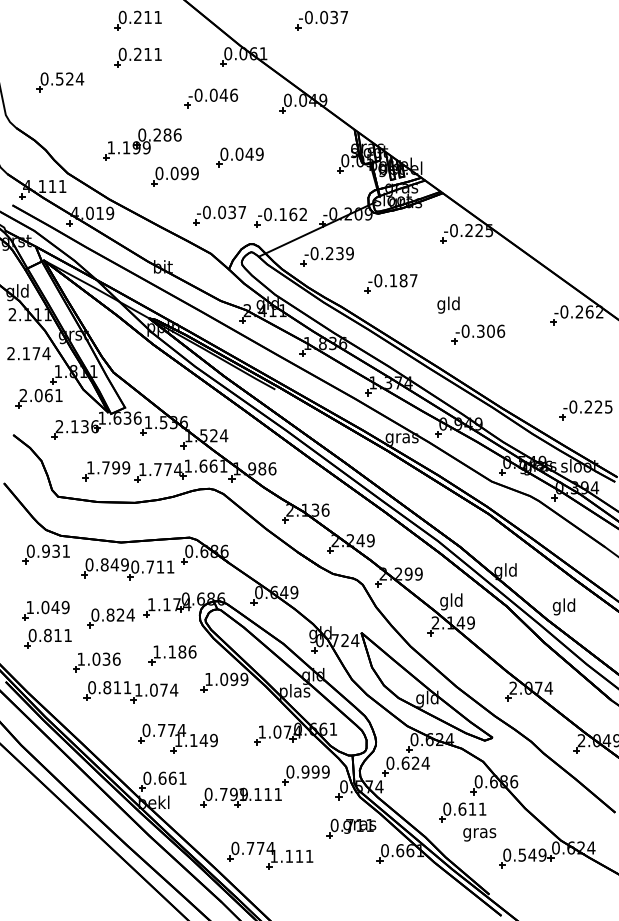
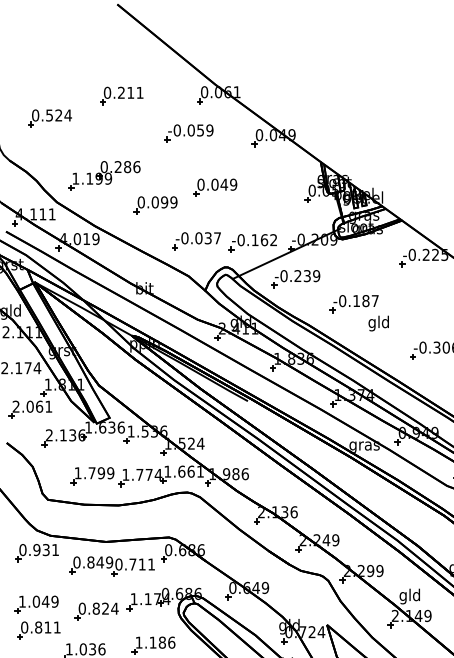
part: (137, 20) -> (121, 61), removed
part: (321, 20) -> (290, 61), removed
text: (228, 94) -> (204, 129), -0.046 -> -0.059
part: (142, 144) -> (104, 175), moved
text: (448, 304) -> (378, 322), moved

